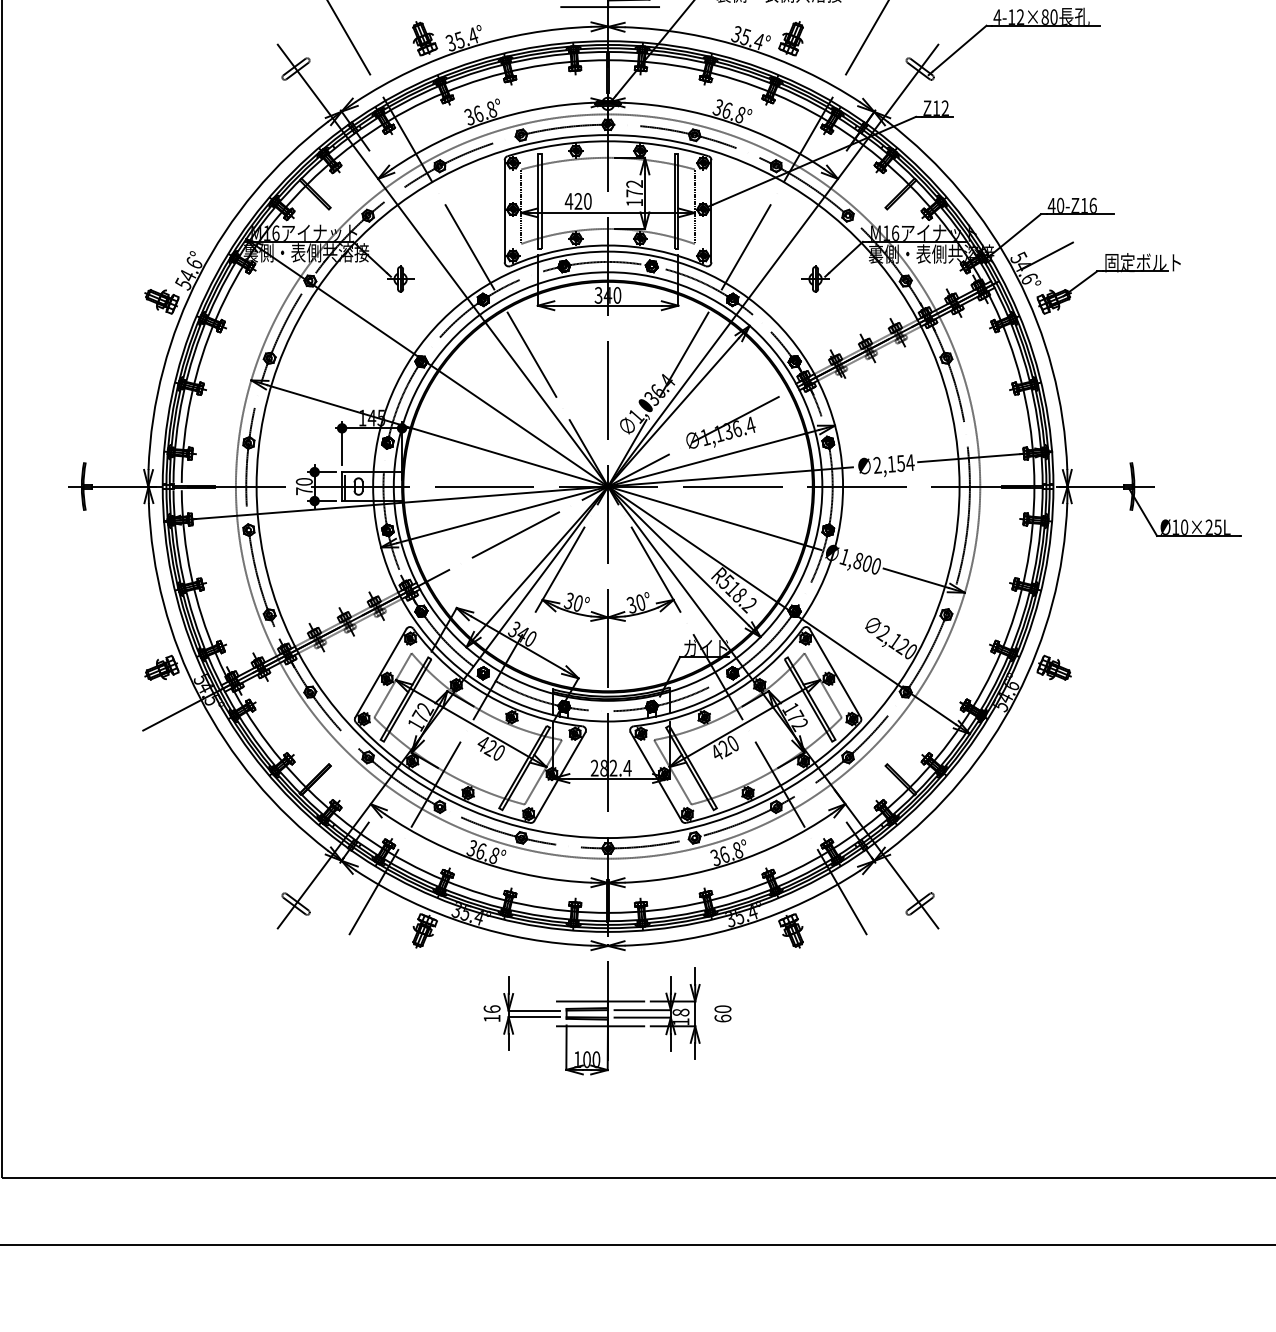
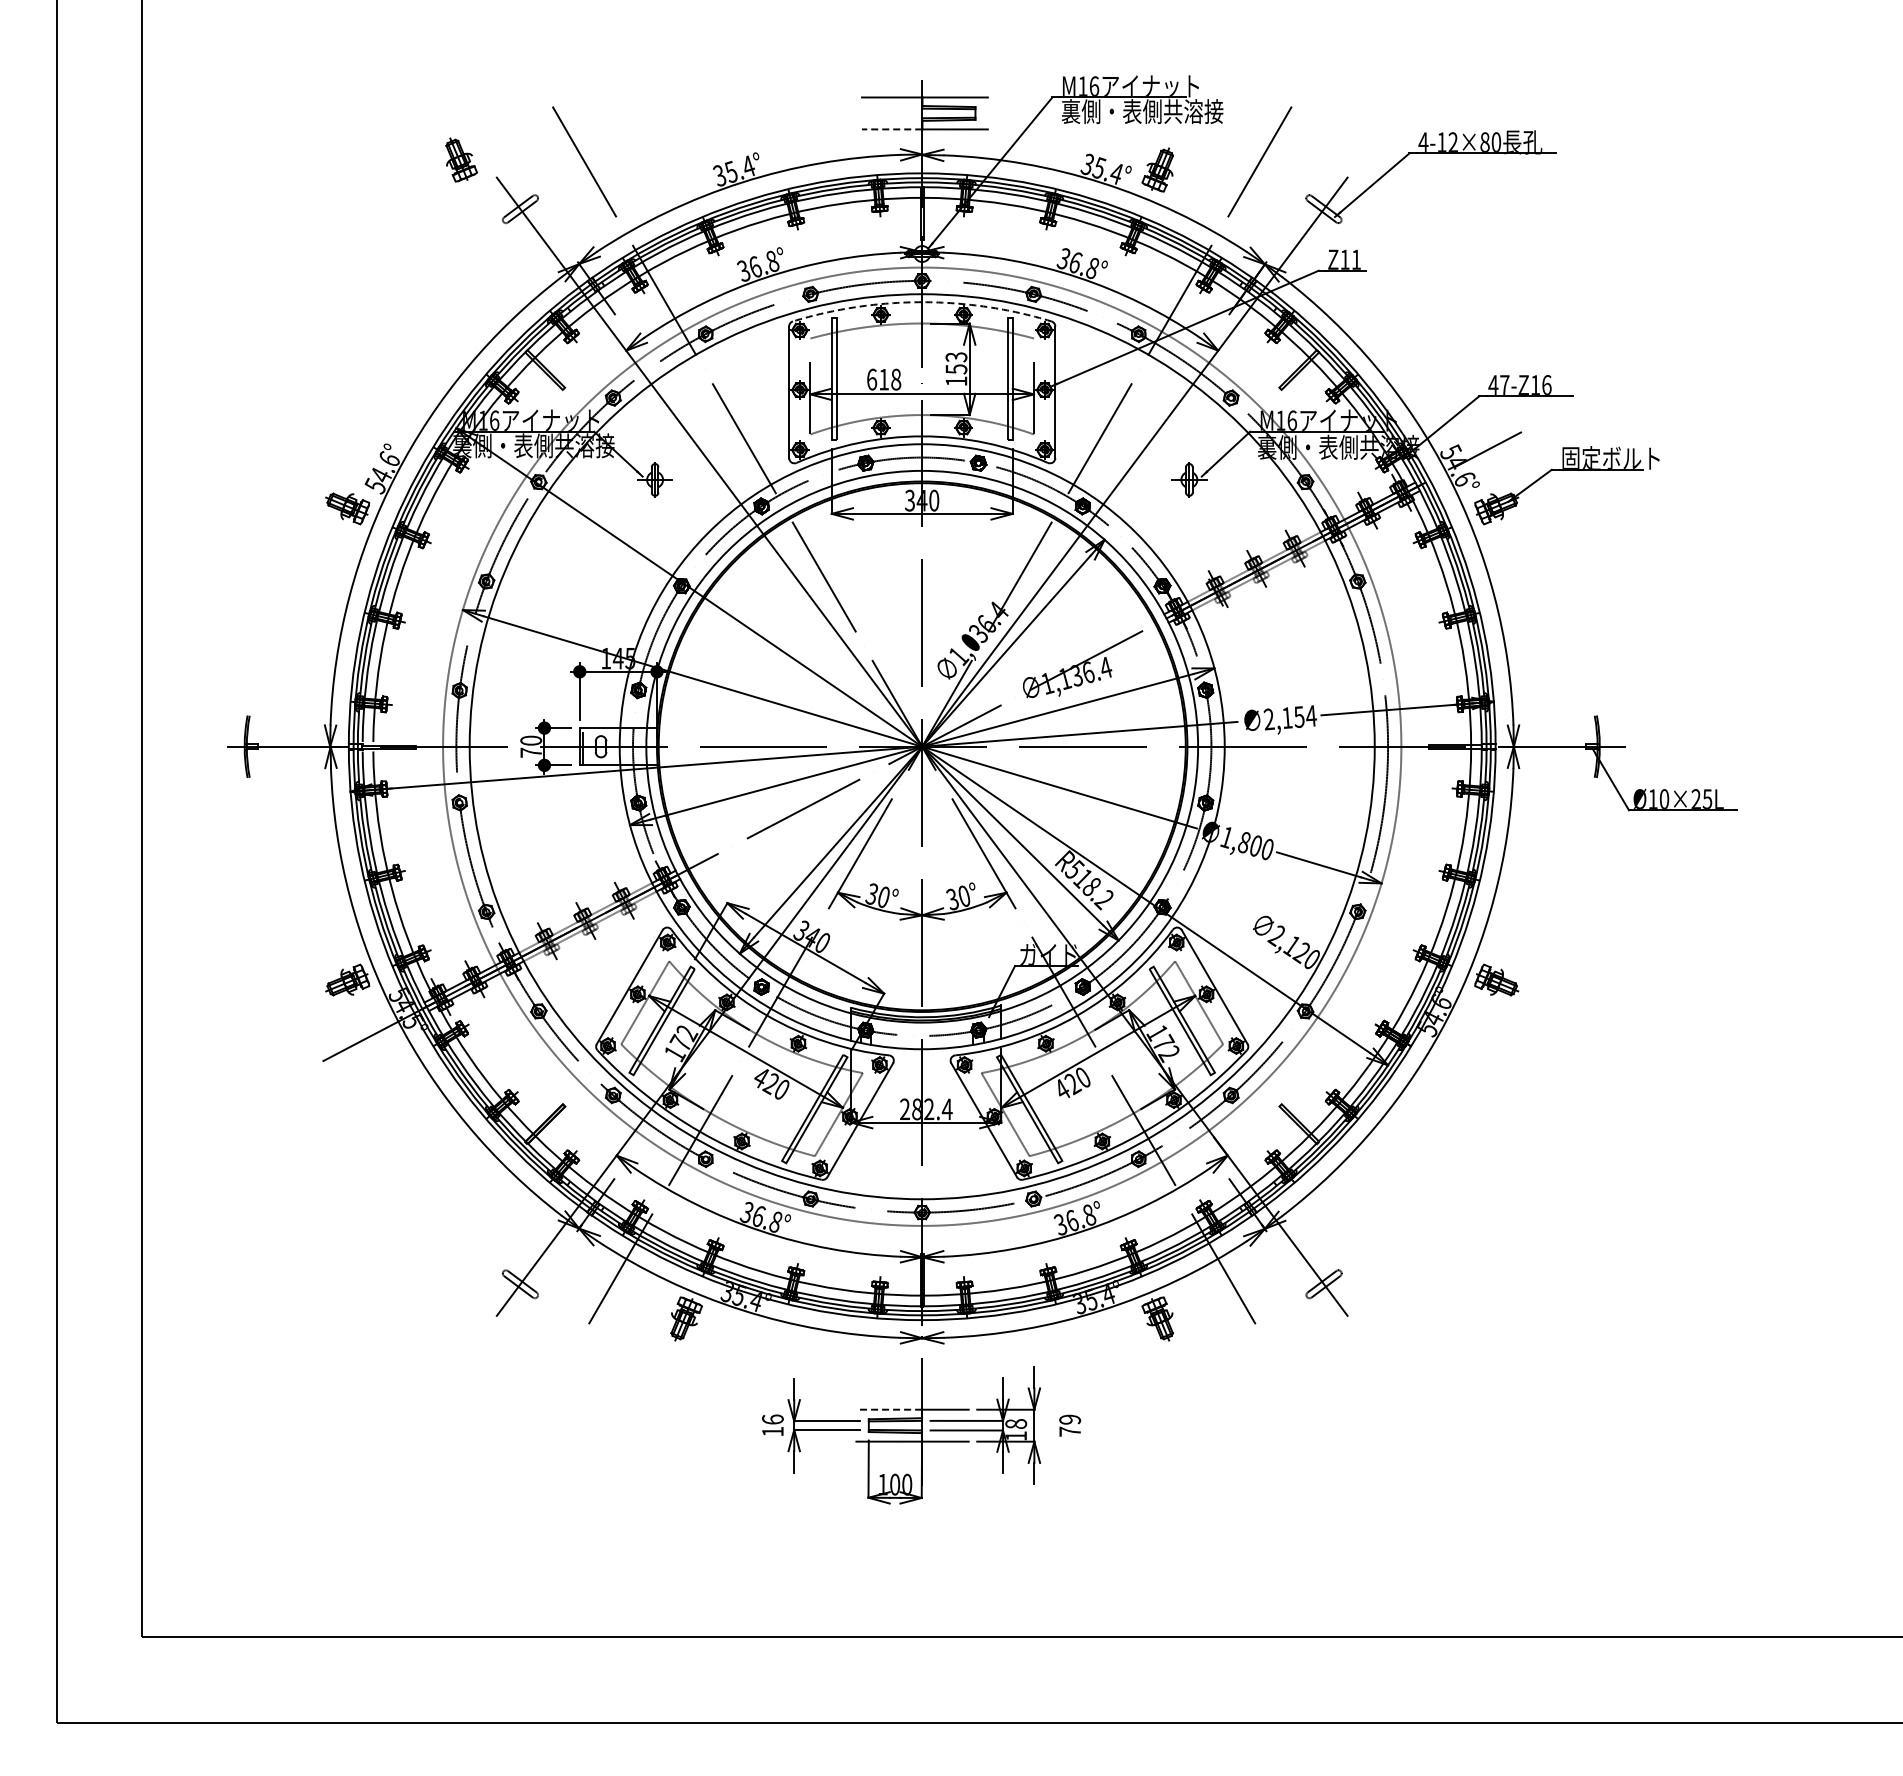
line: (584, 7) -> (891, 129), solid -> dashed
part: (424, 38) -> (461, 159), moved
text: (945, 108) -> (1356, 259), Z12 -> Z11
arc: (608, 141) -> (922, 302), solid -> dashed
text: (634, 188) -> (956, 363), 172 -> 153
text: (578, 201) -> (883, 379), 420 -> 618
text: (1060, 205) -> (1504, 384), 40-Z16 -> 47-Z16
line: (582, 1001) -> (889, 1409), solid -> dashed
text: (723, 1013) -> (1070, 1425), 60 -> 79

